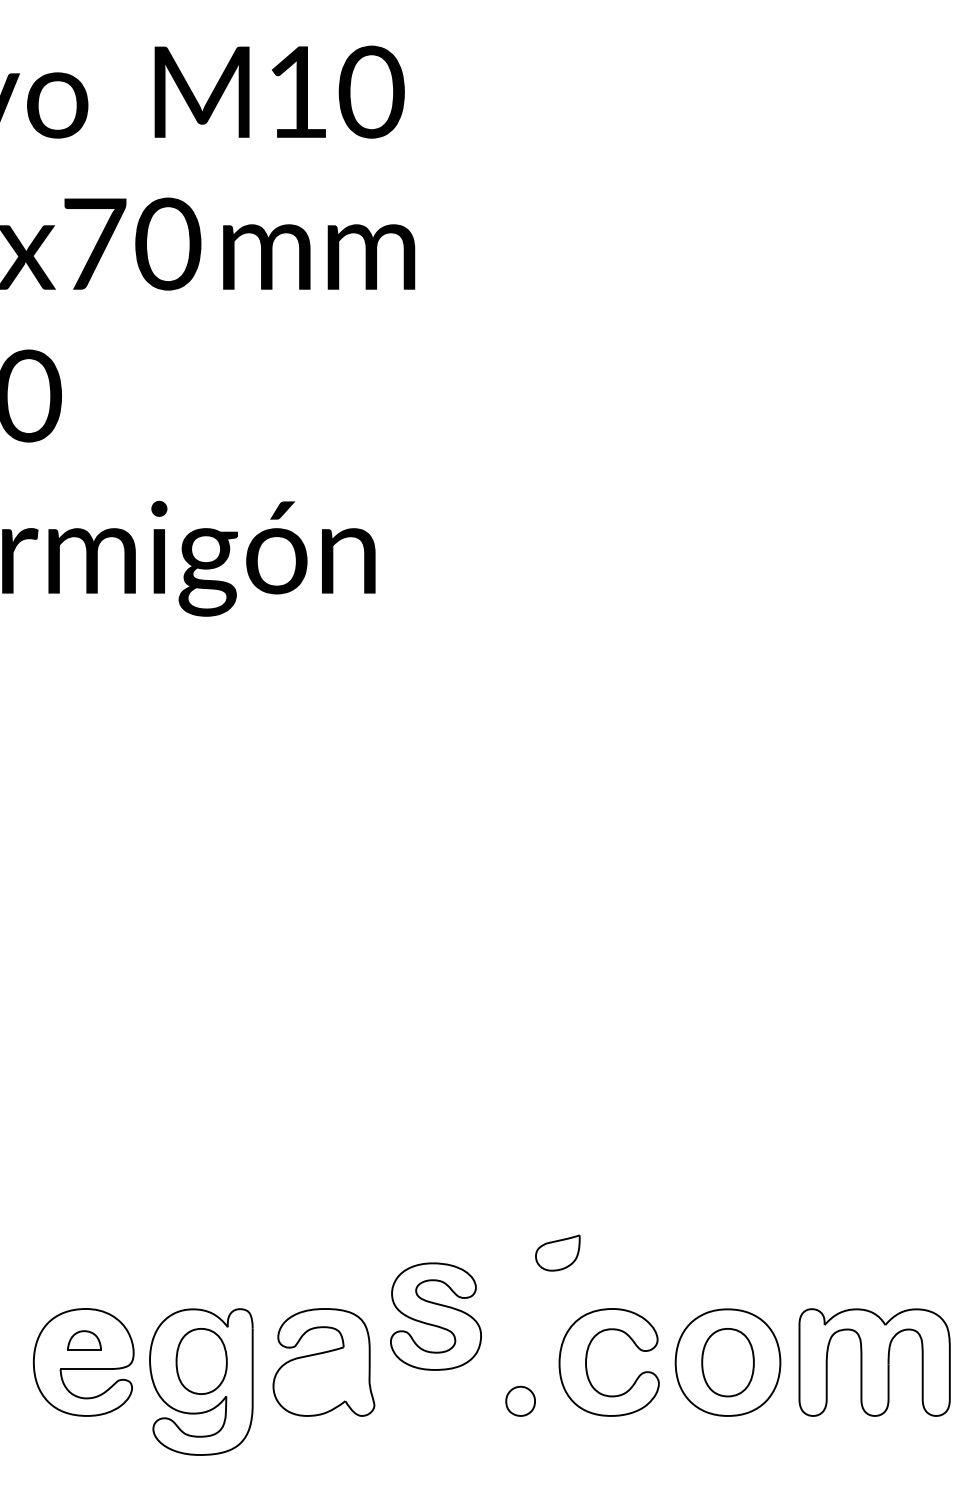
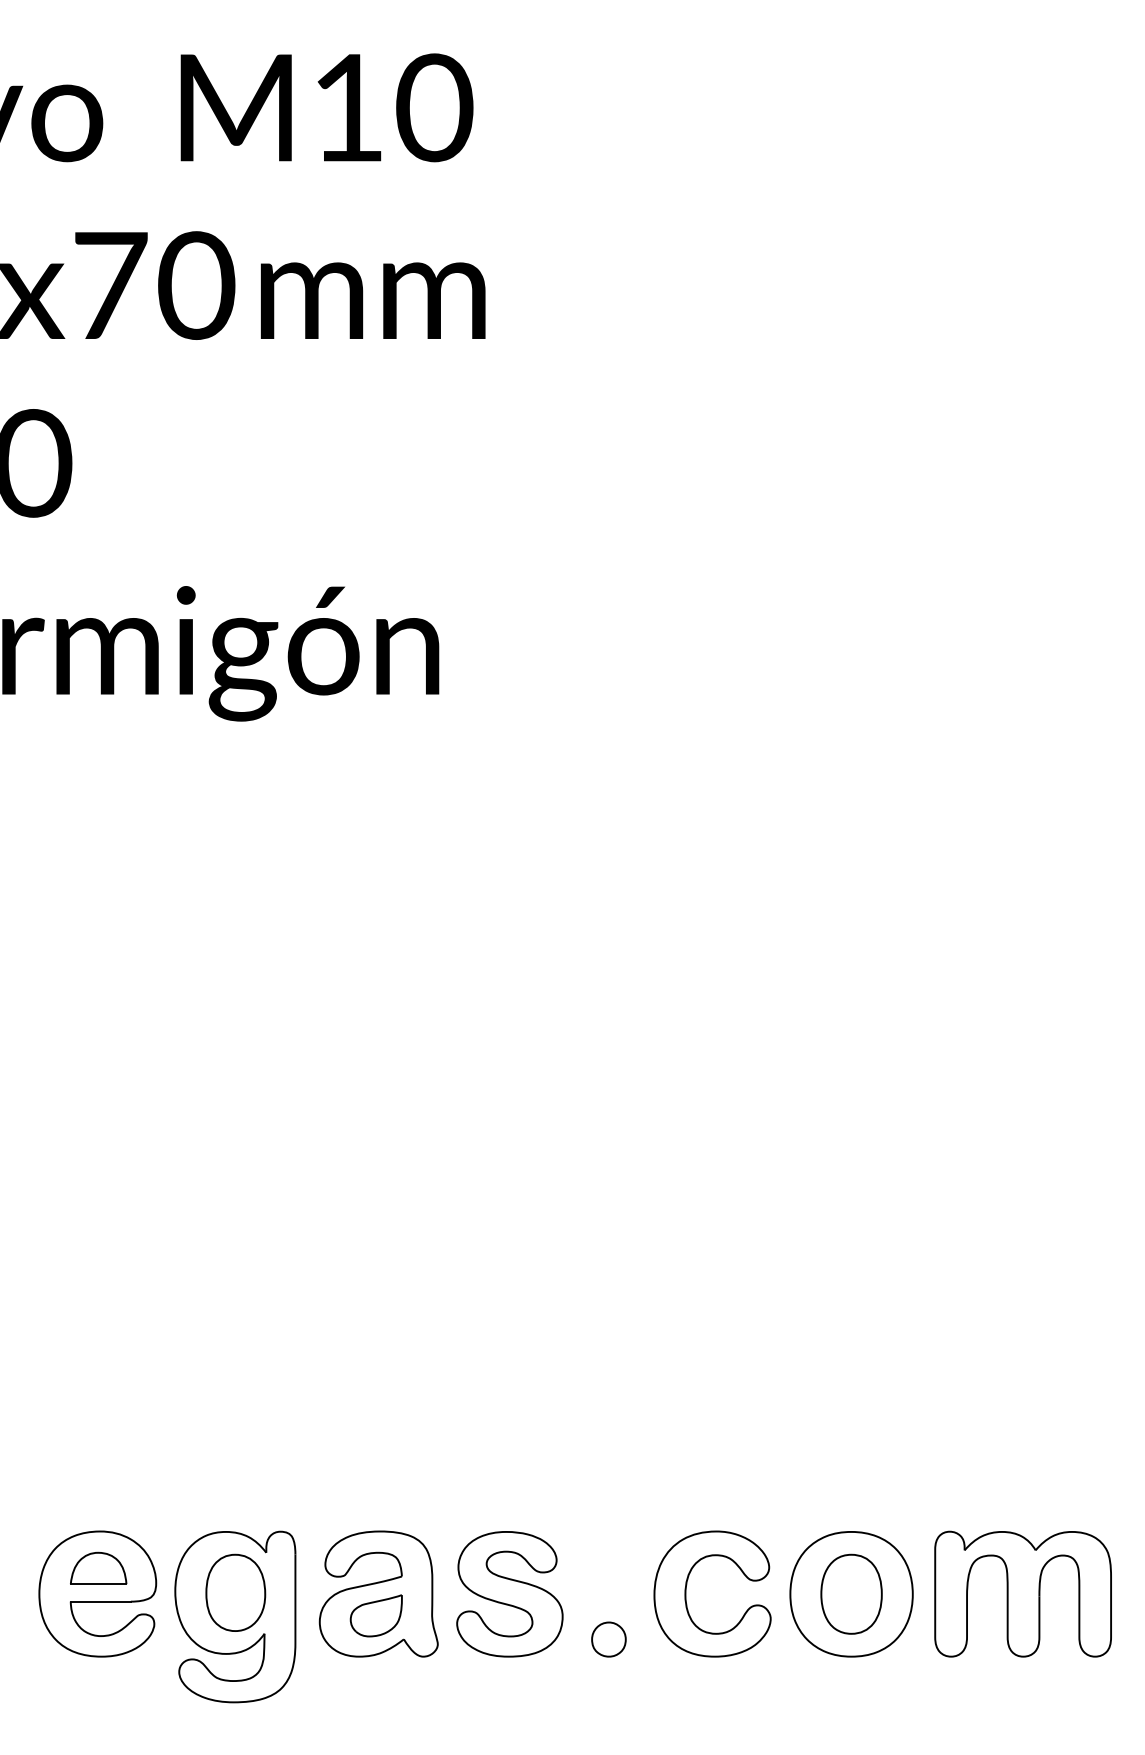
part: (557, 1252) -> (375, 1615), moved
part: (435, 1316) -> (509, 1594), moved
part: (84, 1340) -> (98, 1568), size x1.43

